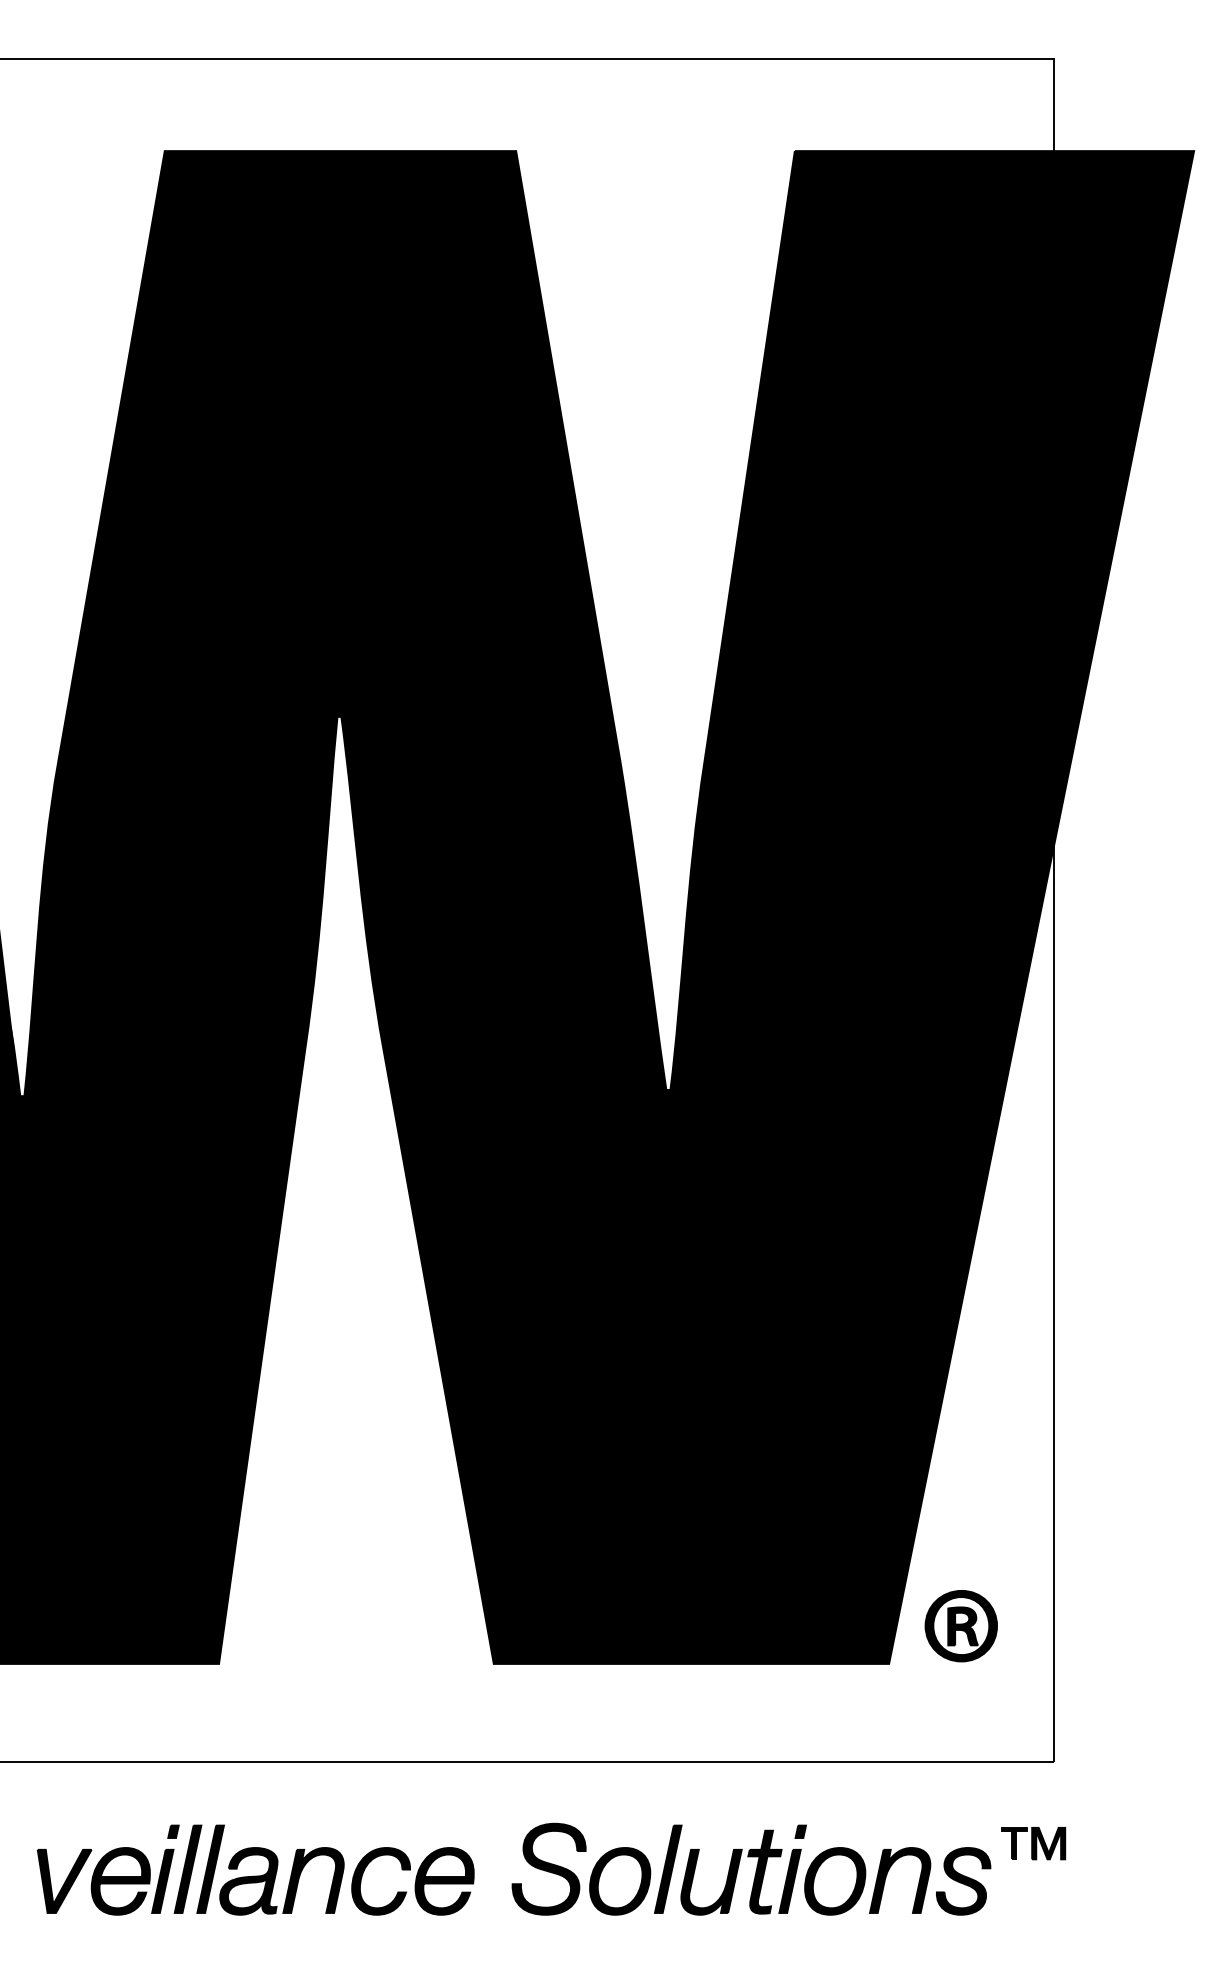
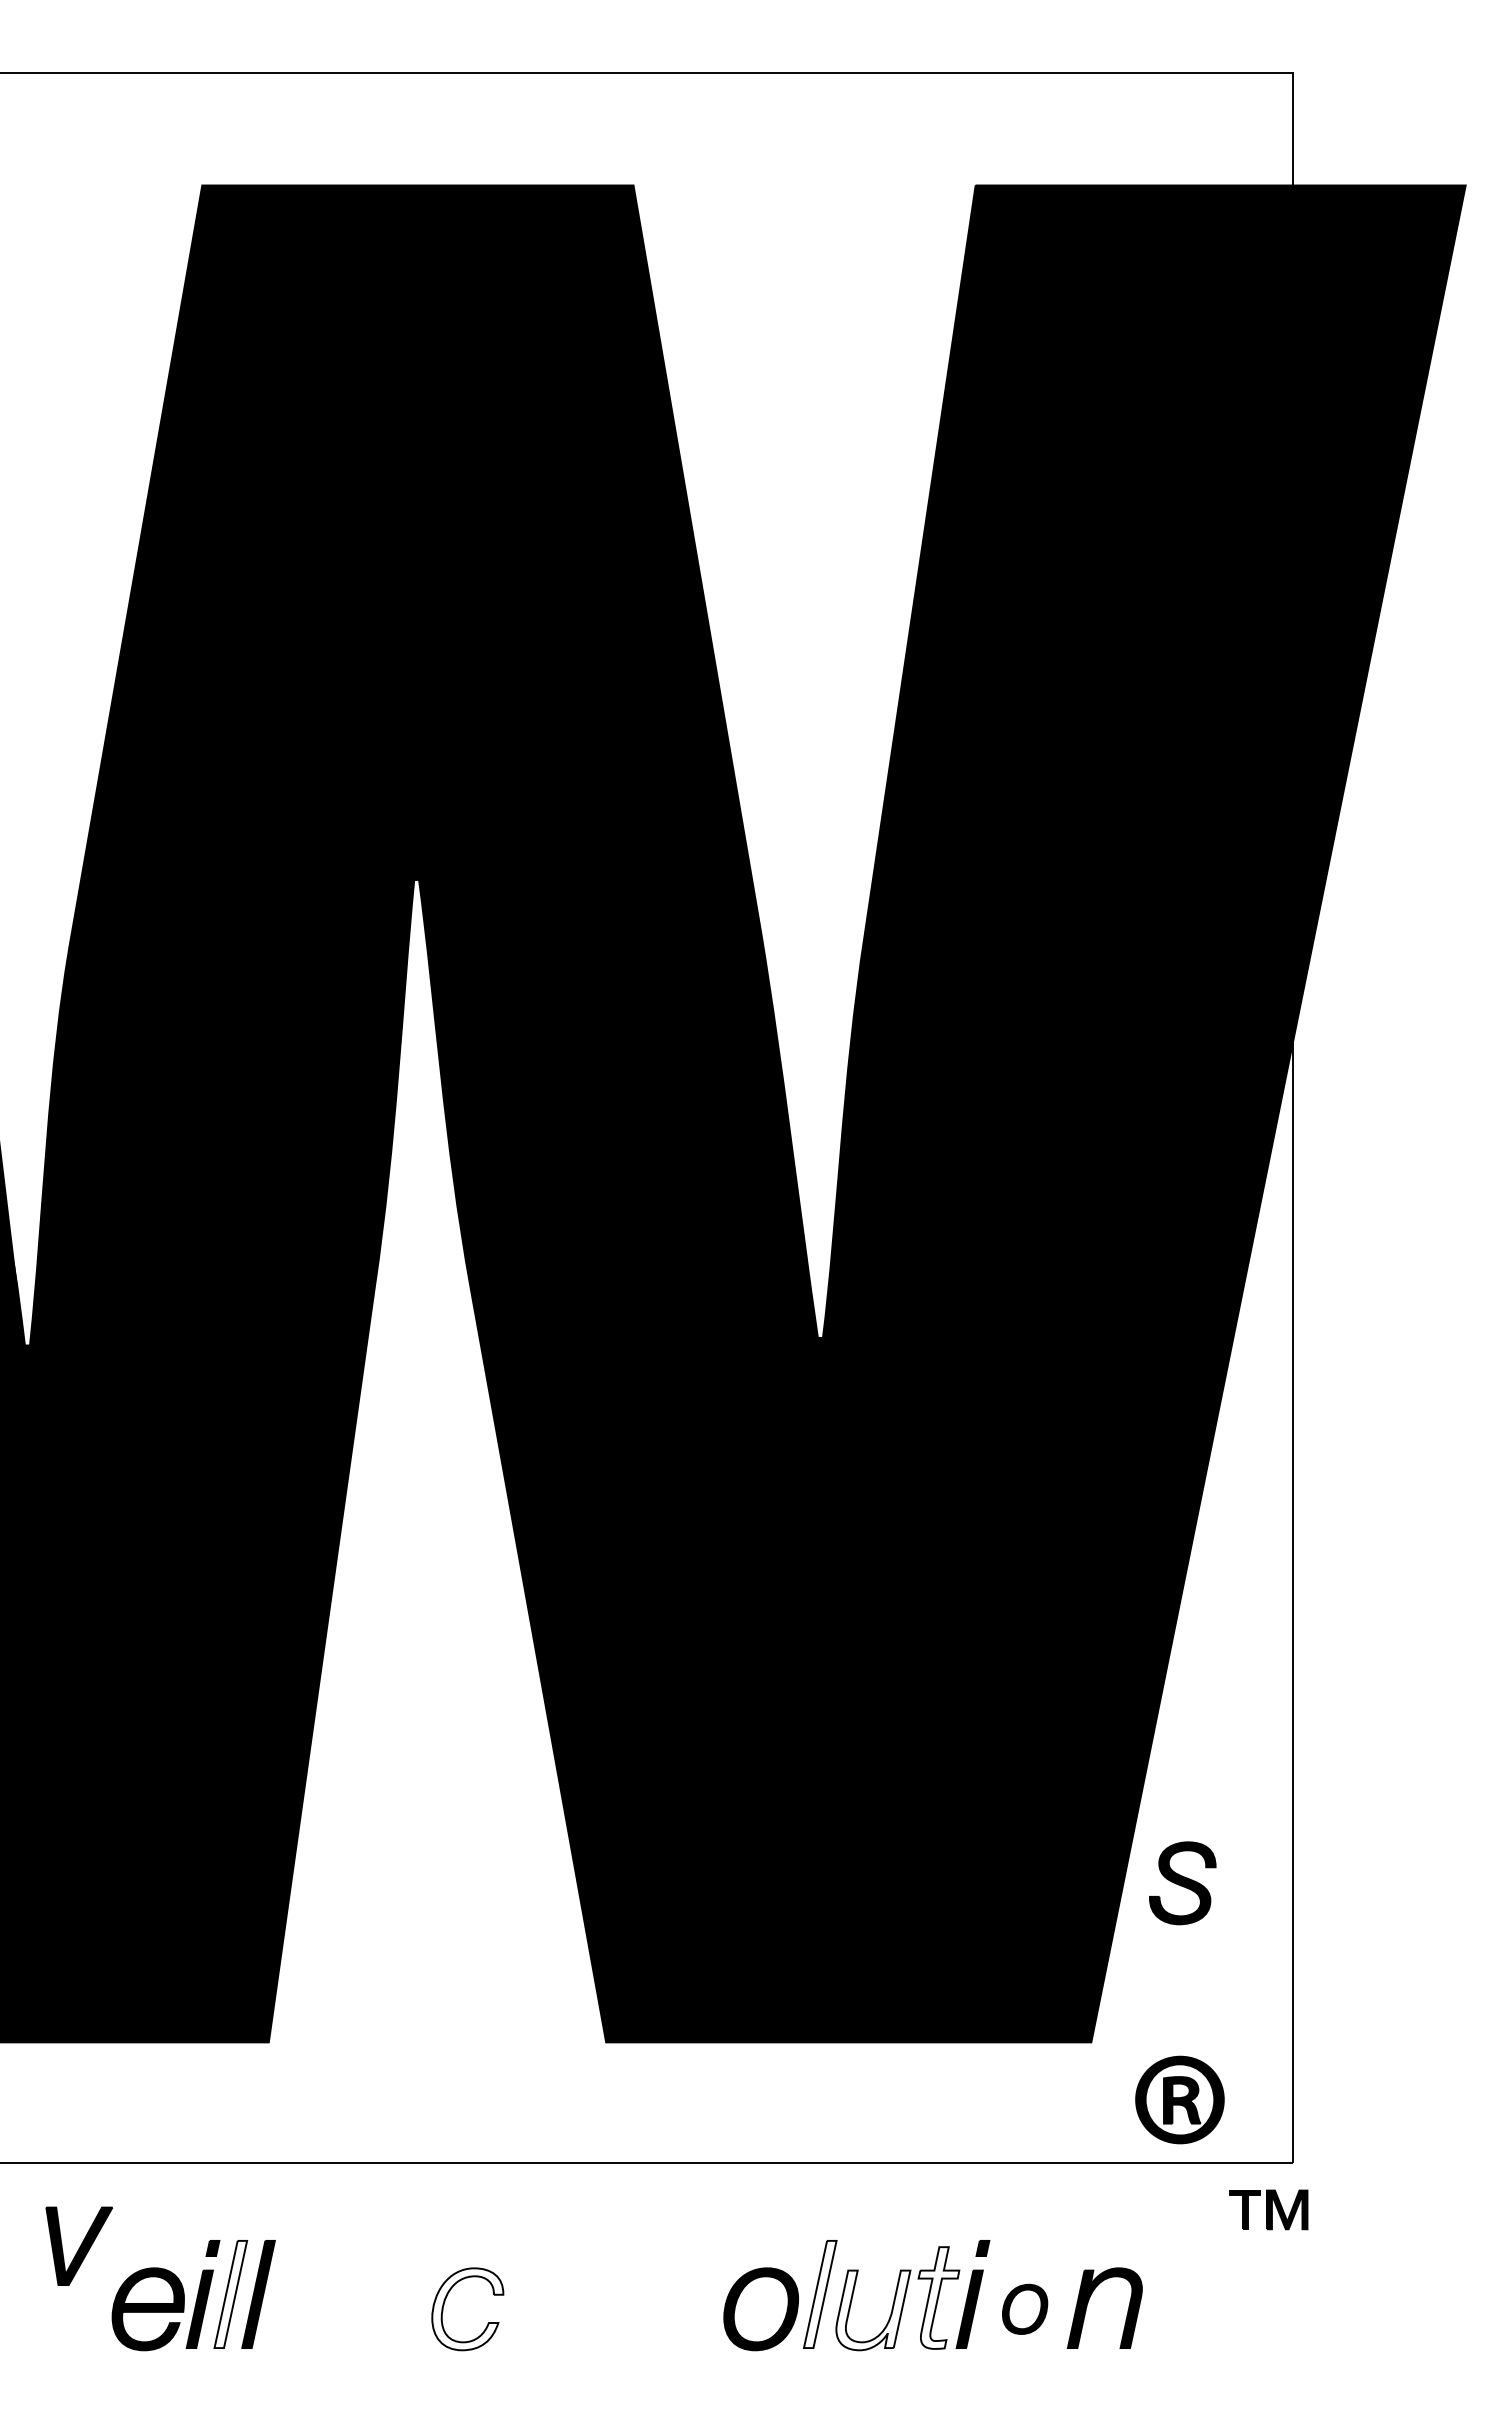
part: (960, 1625) -> (1179, 2099), moved
part: (1033, 1843) -> (1268, 2209), moved
fill: (187, 1869) -> (230, 2294), removed
part: (548, 1869) -> (673, 2294), removed
fill: (667, 1869) -> (819, 2294), removed
fill: (764, 1871) -> (938, 2297), removed
part: (63, 1880) -> (78, 2245), moved
part: (274, 1881) -> (337, 2309), removed
fill: (380, 1881) -> (467, 2309), removed
part: (444, 1881) -> (545, 2309), removed
part: (834, 1881) -> (1024, 2309), size x0.6
part: (963, 1881) -> (1182, 1883), moved
fill: (711, 1882) -> (873, 2310), removed

